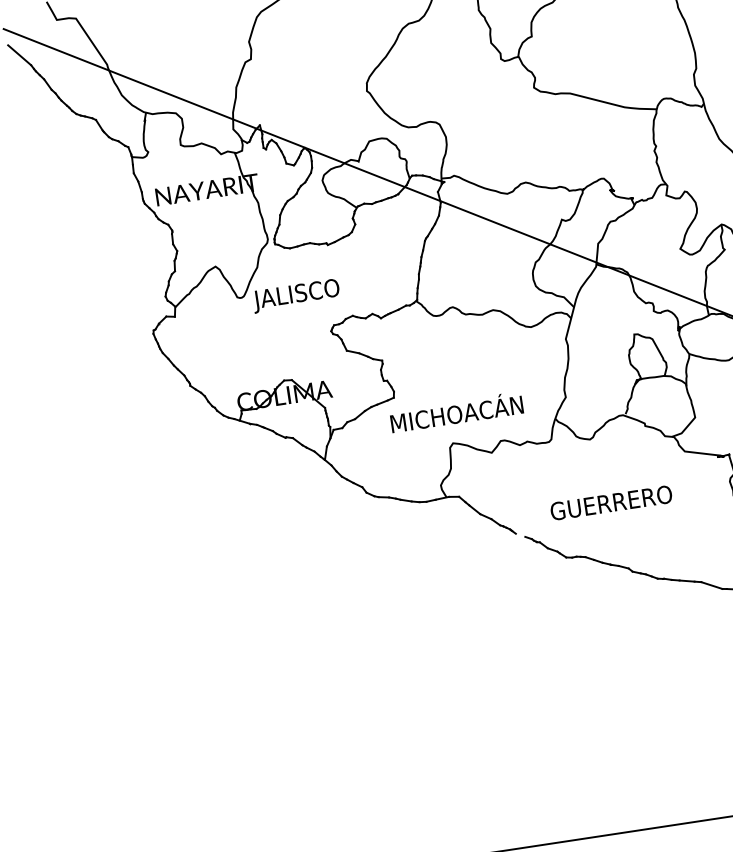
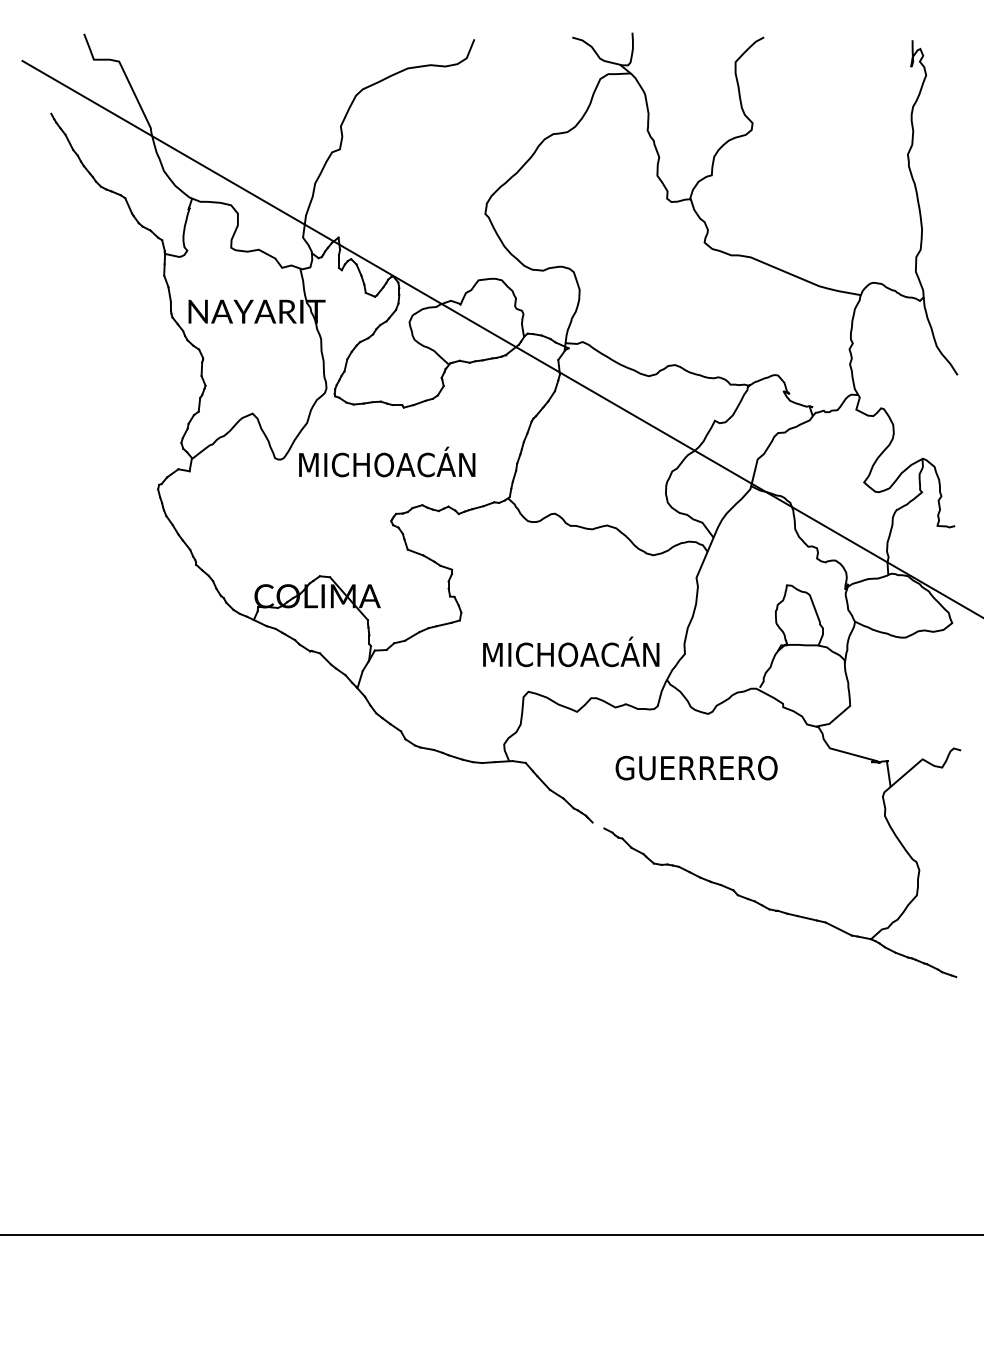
line: (19, 55) -> (38, 98), removed
text: (319, 289) -> (384, 464), JALISCO -> MICHOACÁN
text: (456, 411) -> (571, 651), moved
text: (611, 502) -> (696, 767), moved

